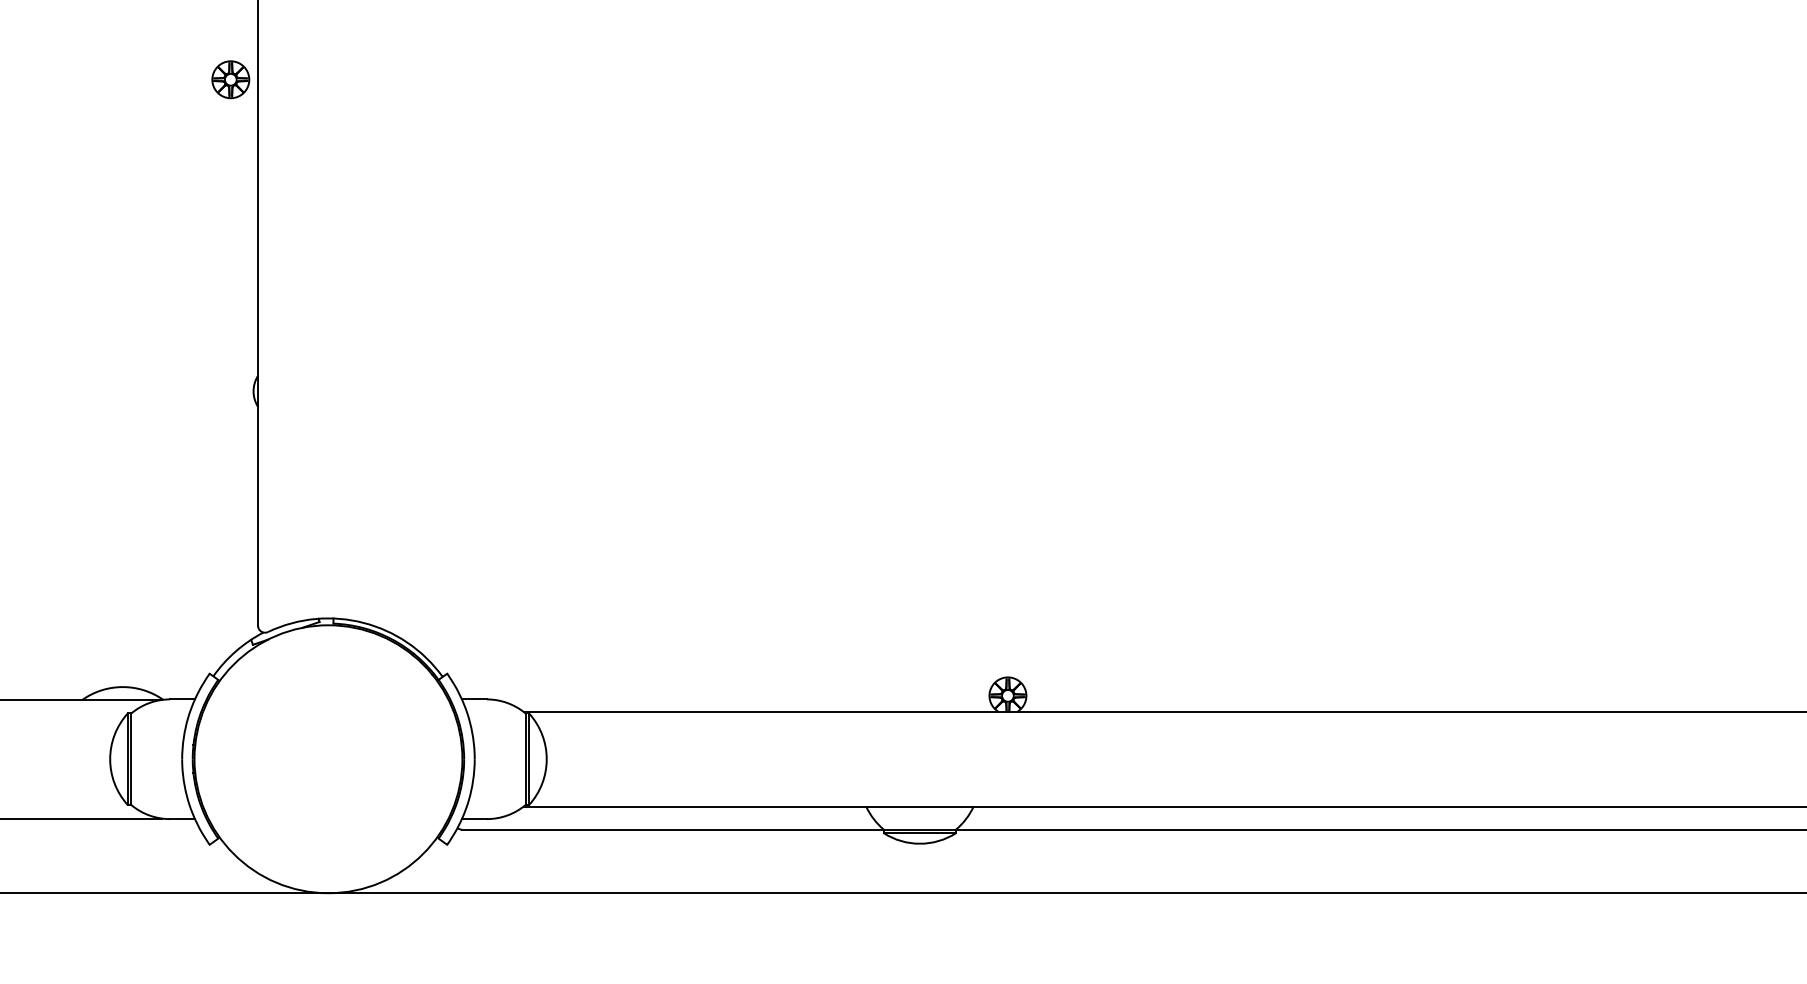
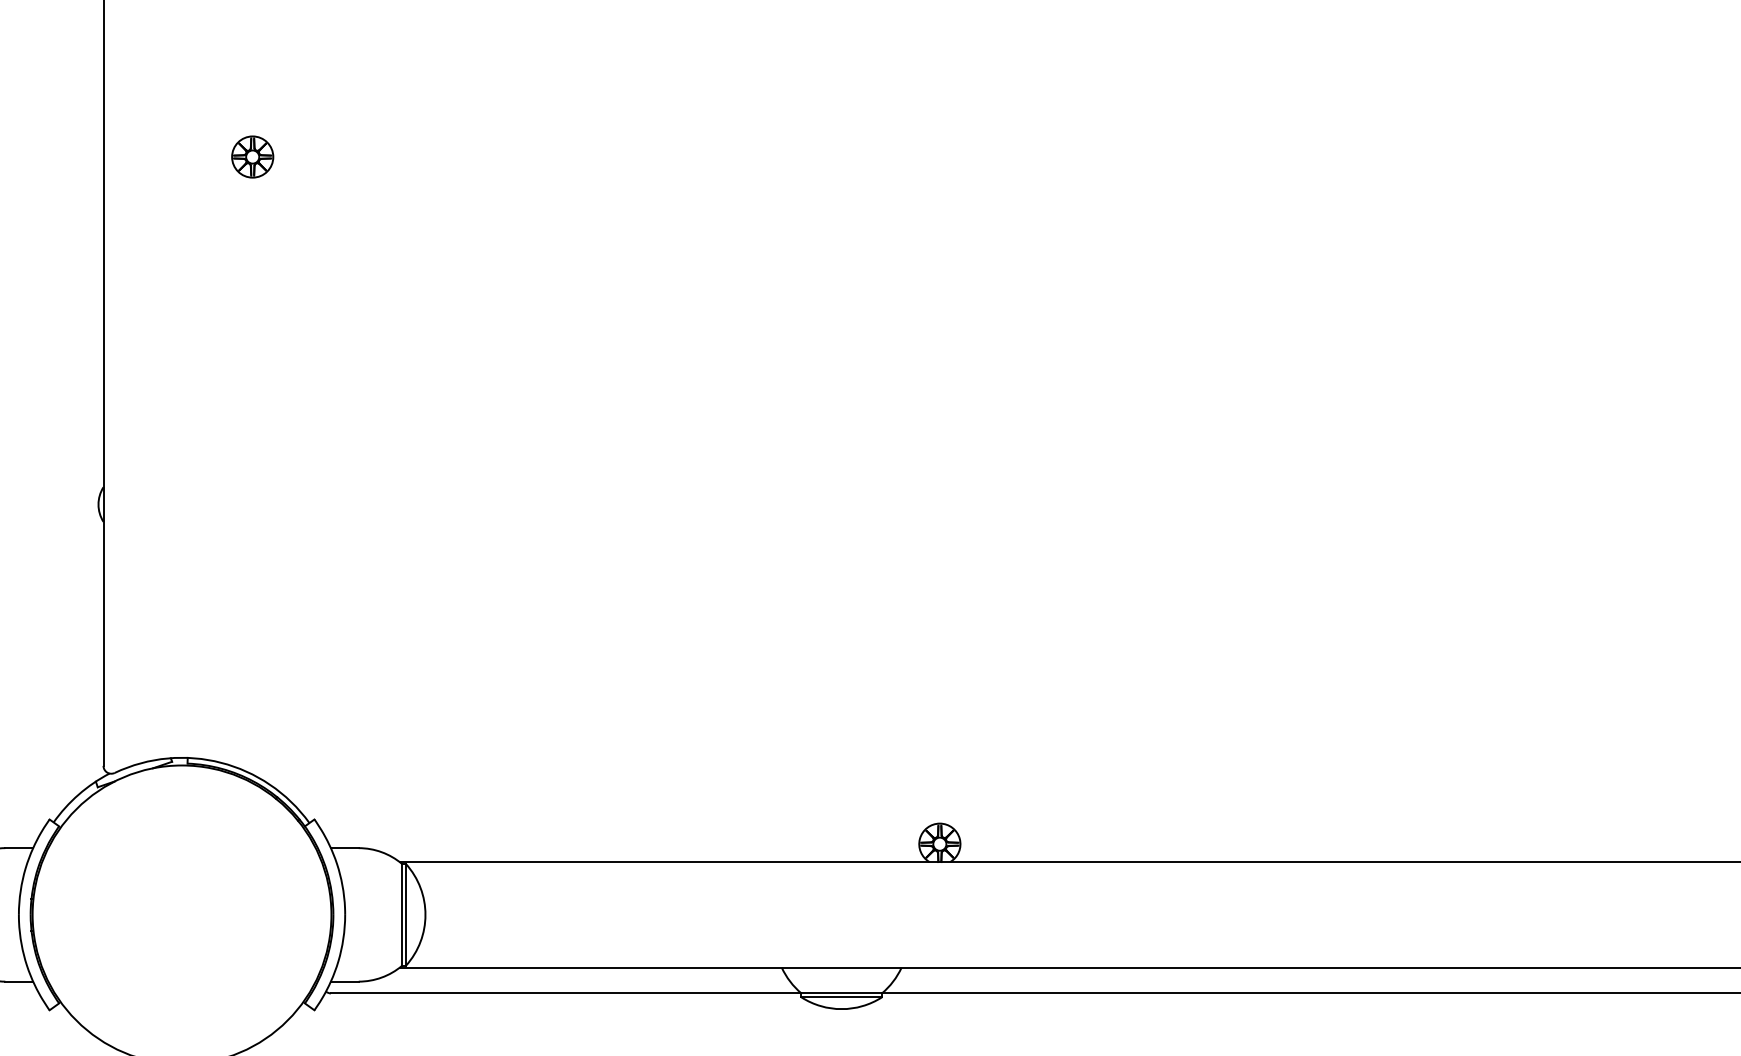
part: (230, 79) -> (252, 156), moved

